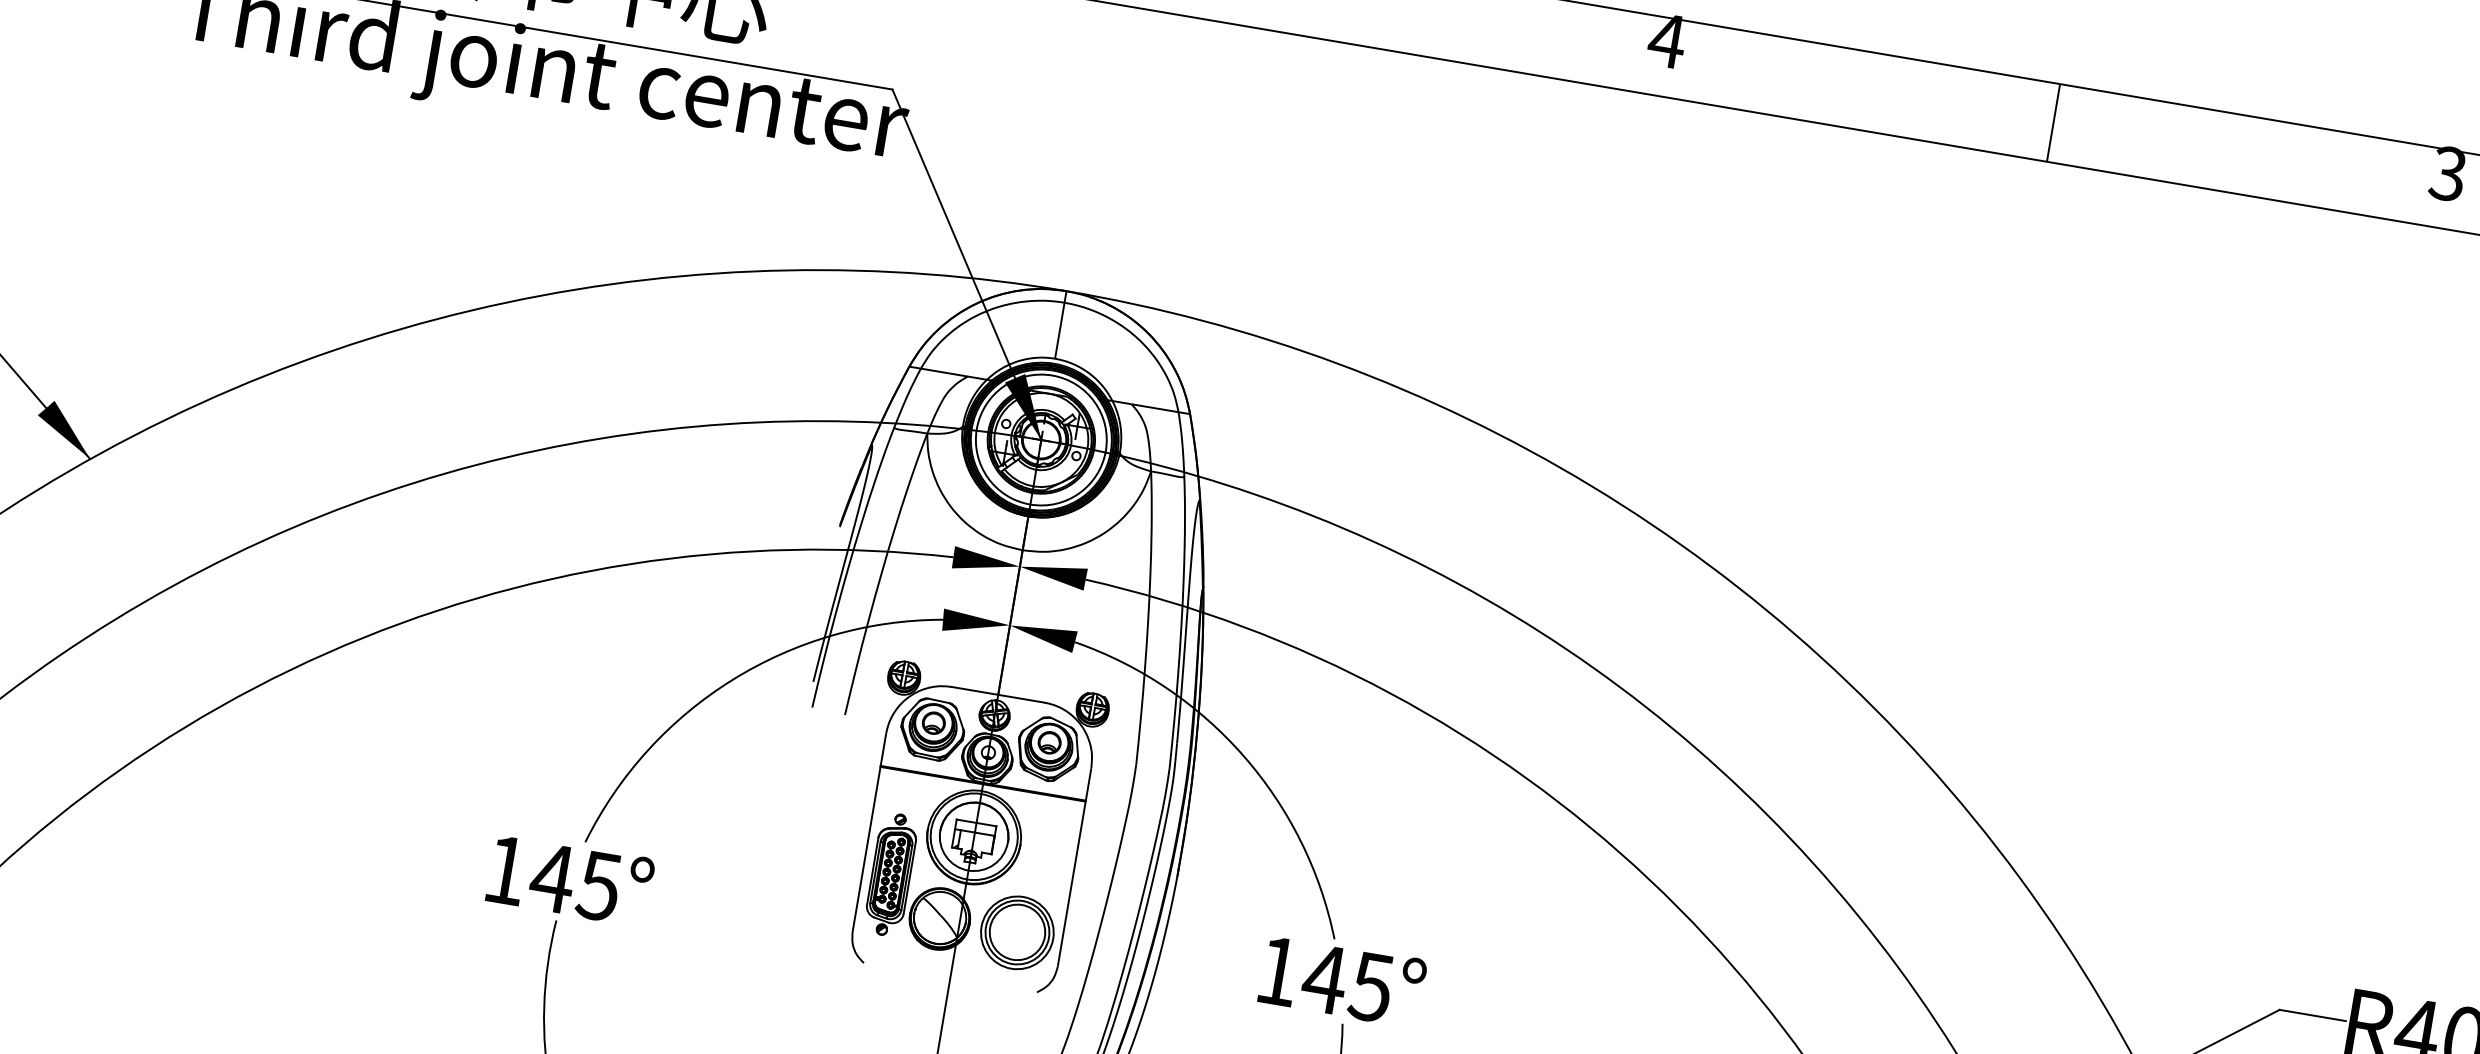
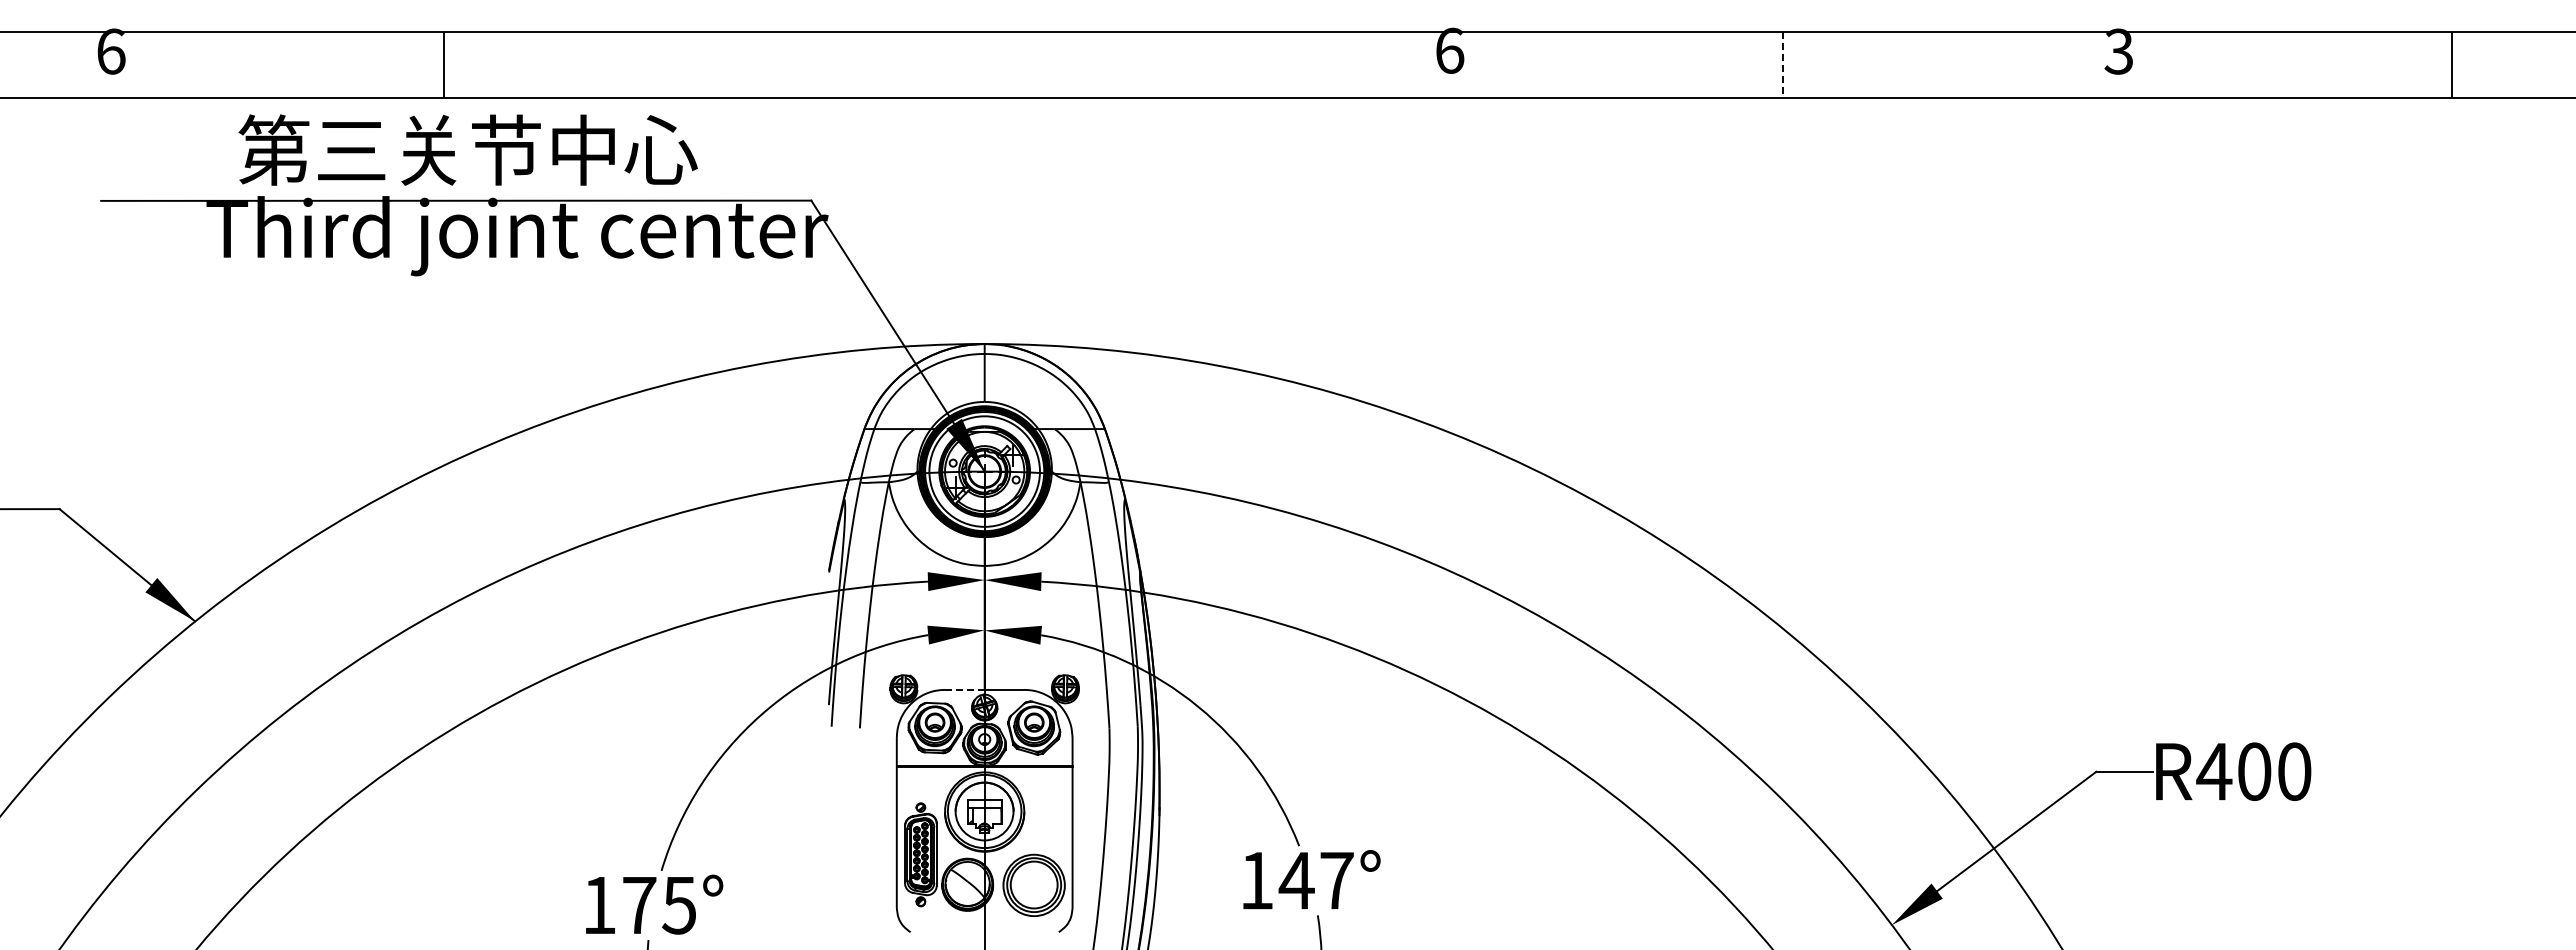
text: (1667, 40) -> (1449, 50), 4 -> 6
line: (2053, 123) -> (1783, 65), solid -> dashed
line: (974, 690) -> (964, 689), solid -> dashed
text: (552, 878) -> (639, 905), 145° -> 175°
text: (1371, 987) -> (1336, 881), 145° -> 147°

